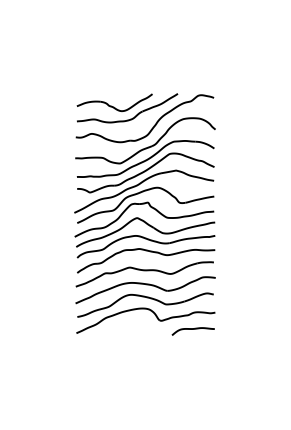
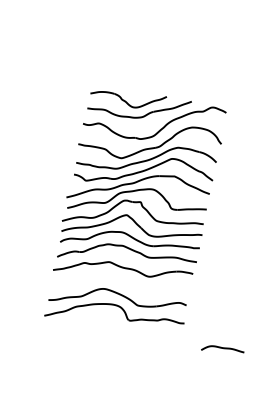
part: (145, 290) -> (120, 287), removed
curve: (192, 329) -> (222, 348), moved

